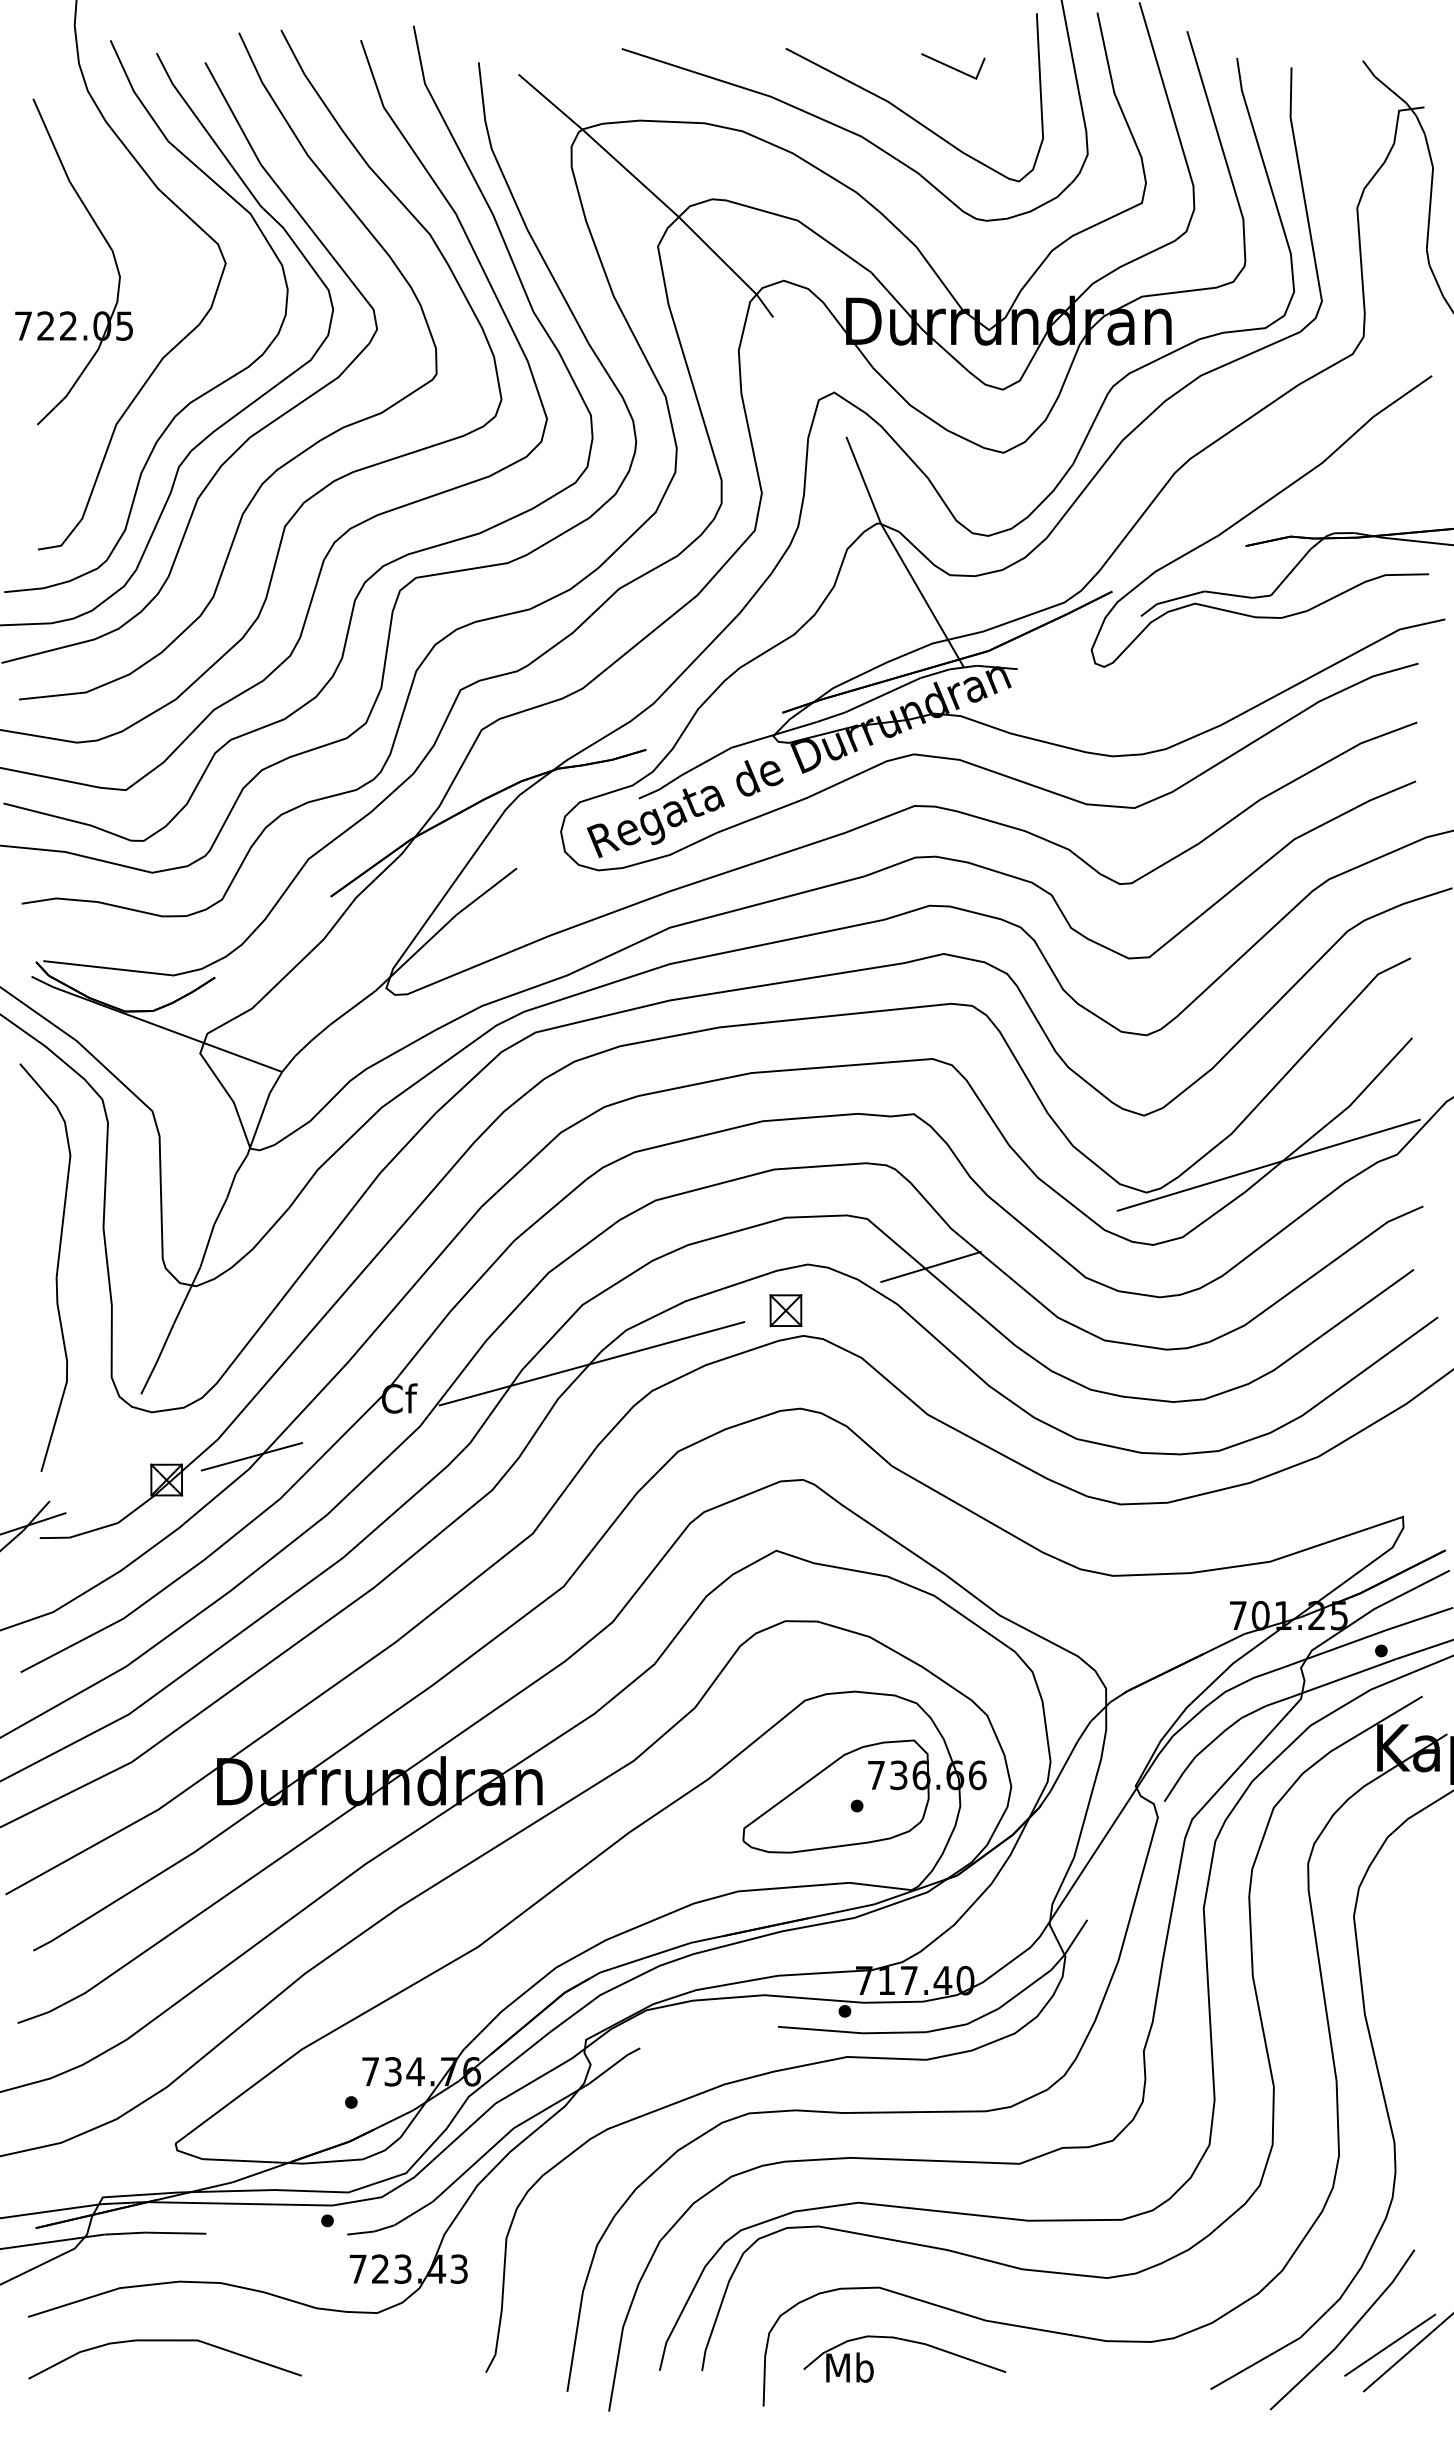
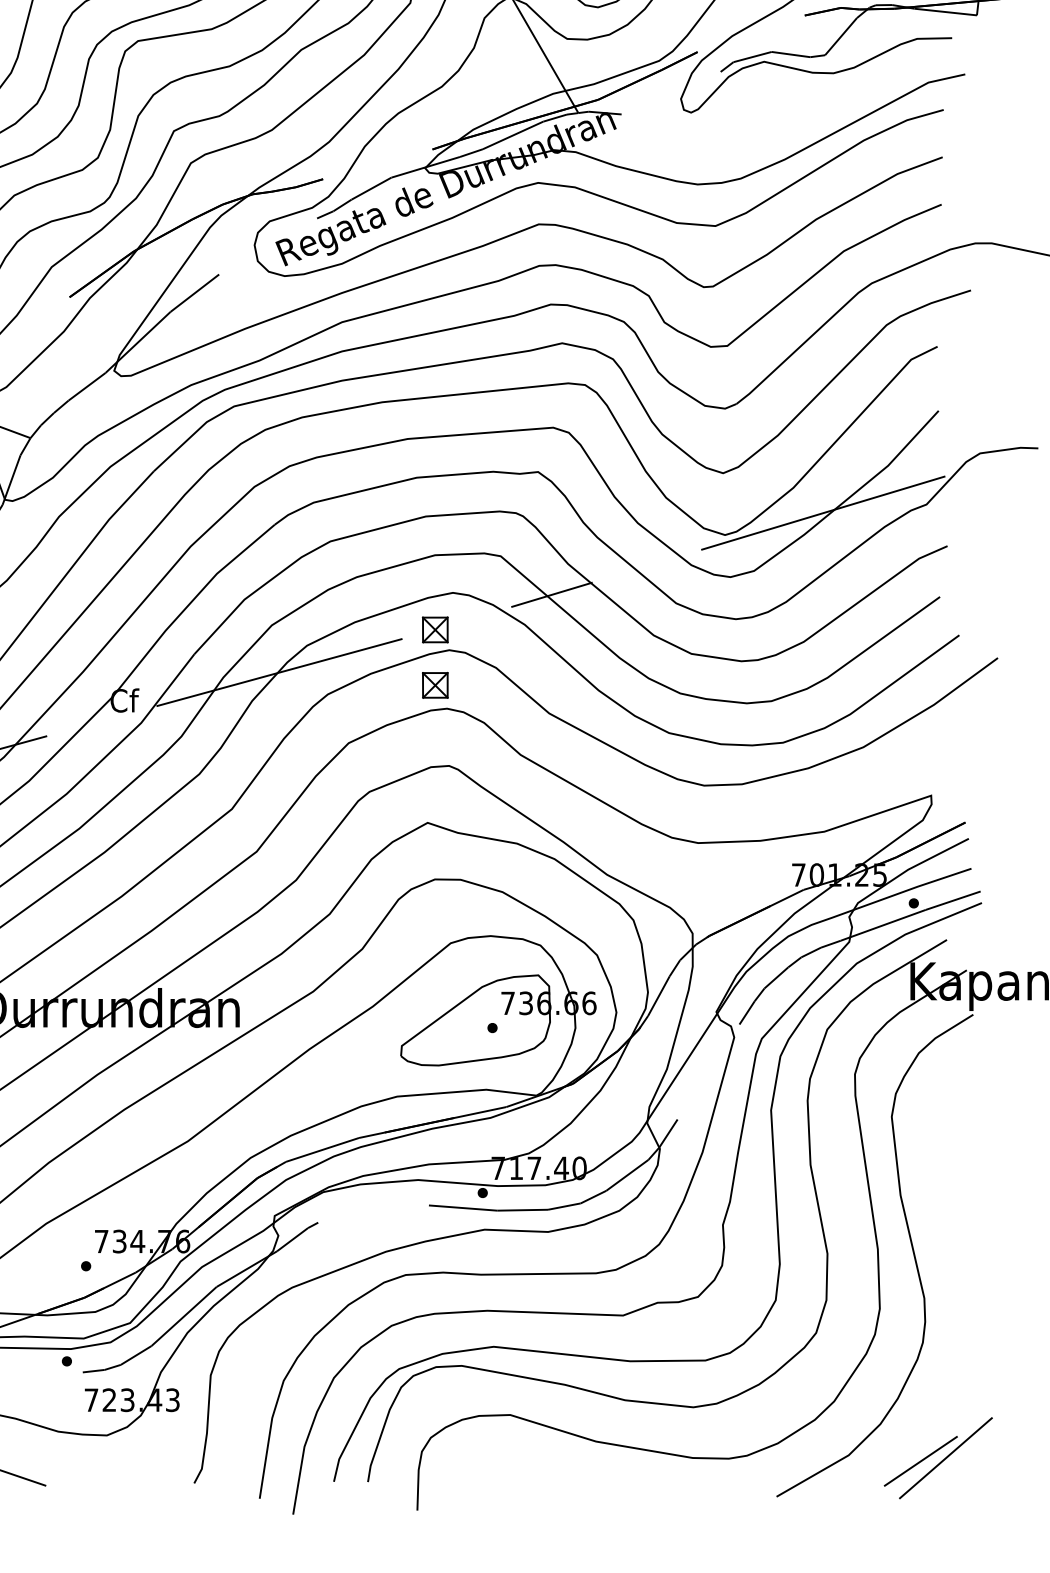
part: (785, 1379) -> (434, 685), added
line: (1346, 2333) -> (885, 1451), removed
part: (906, 2341) -> (532, 1458), removed

